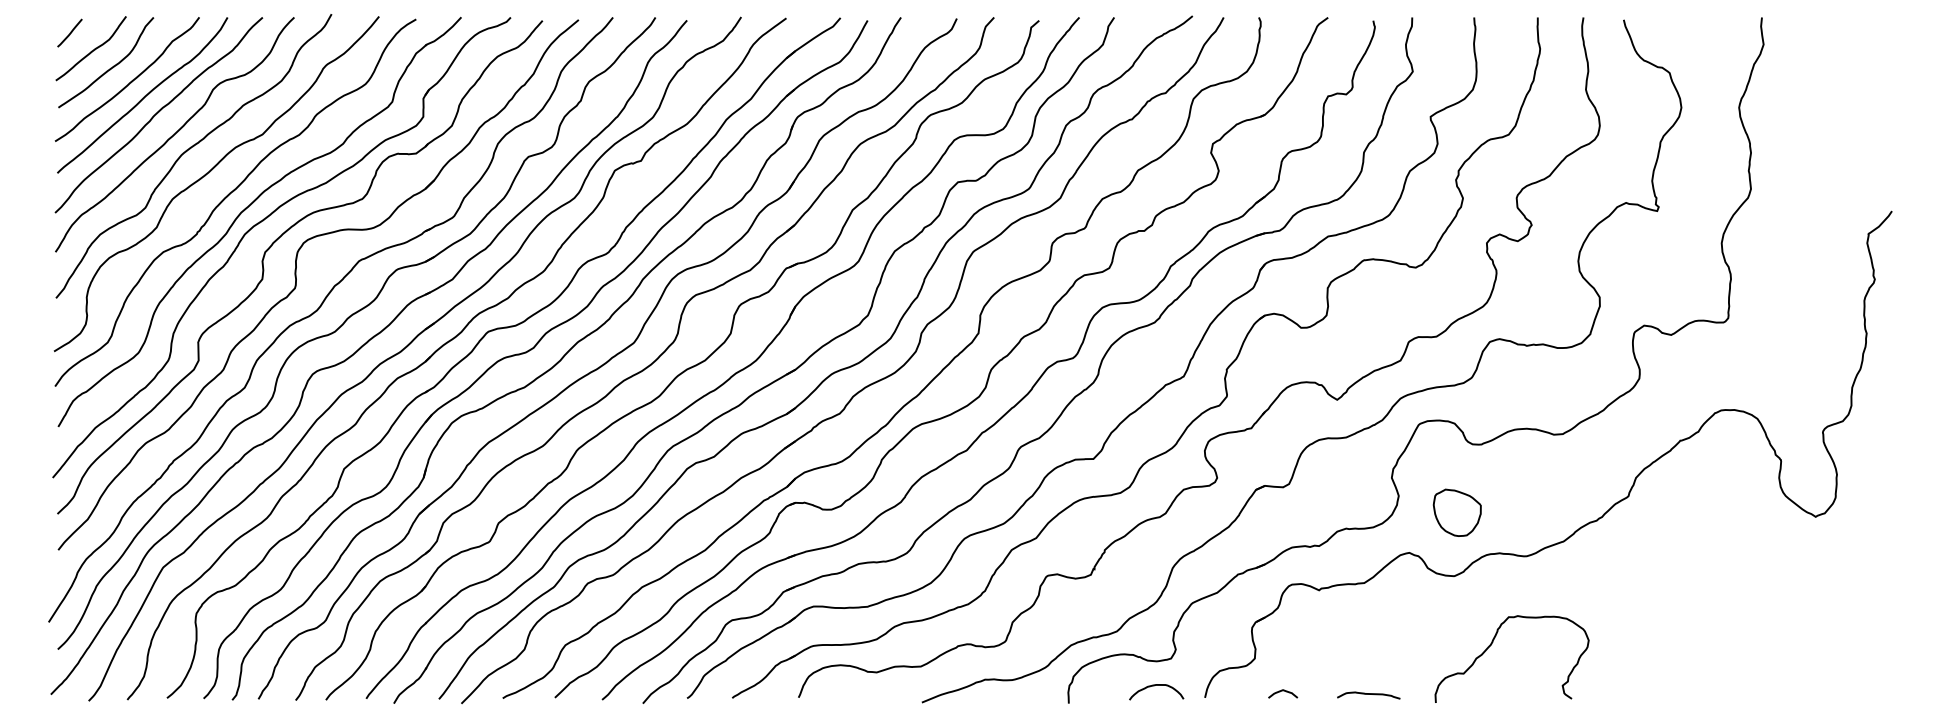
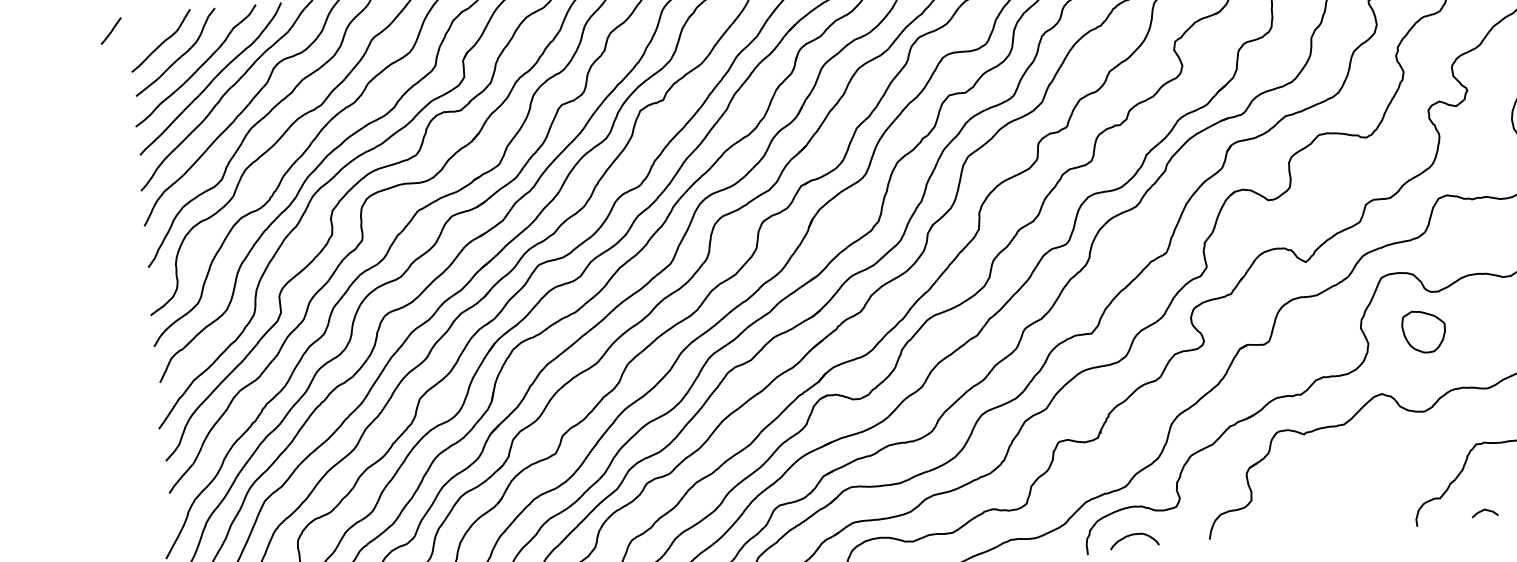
line: (70, 32) -> (111, 30), moved
part: (1456, 512) -> (1423, 331), moved
curve: (1154, 686) -> (1132, 535), moved
curve: (1283, 691) -> (1485, 510), moved
curve: (1368, 694) -> (1356, 524), removed

